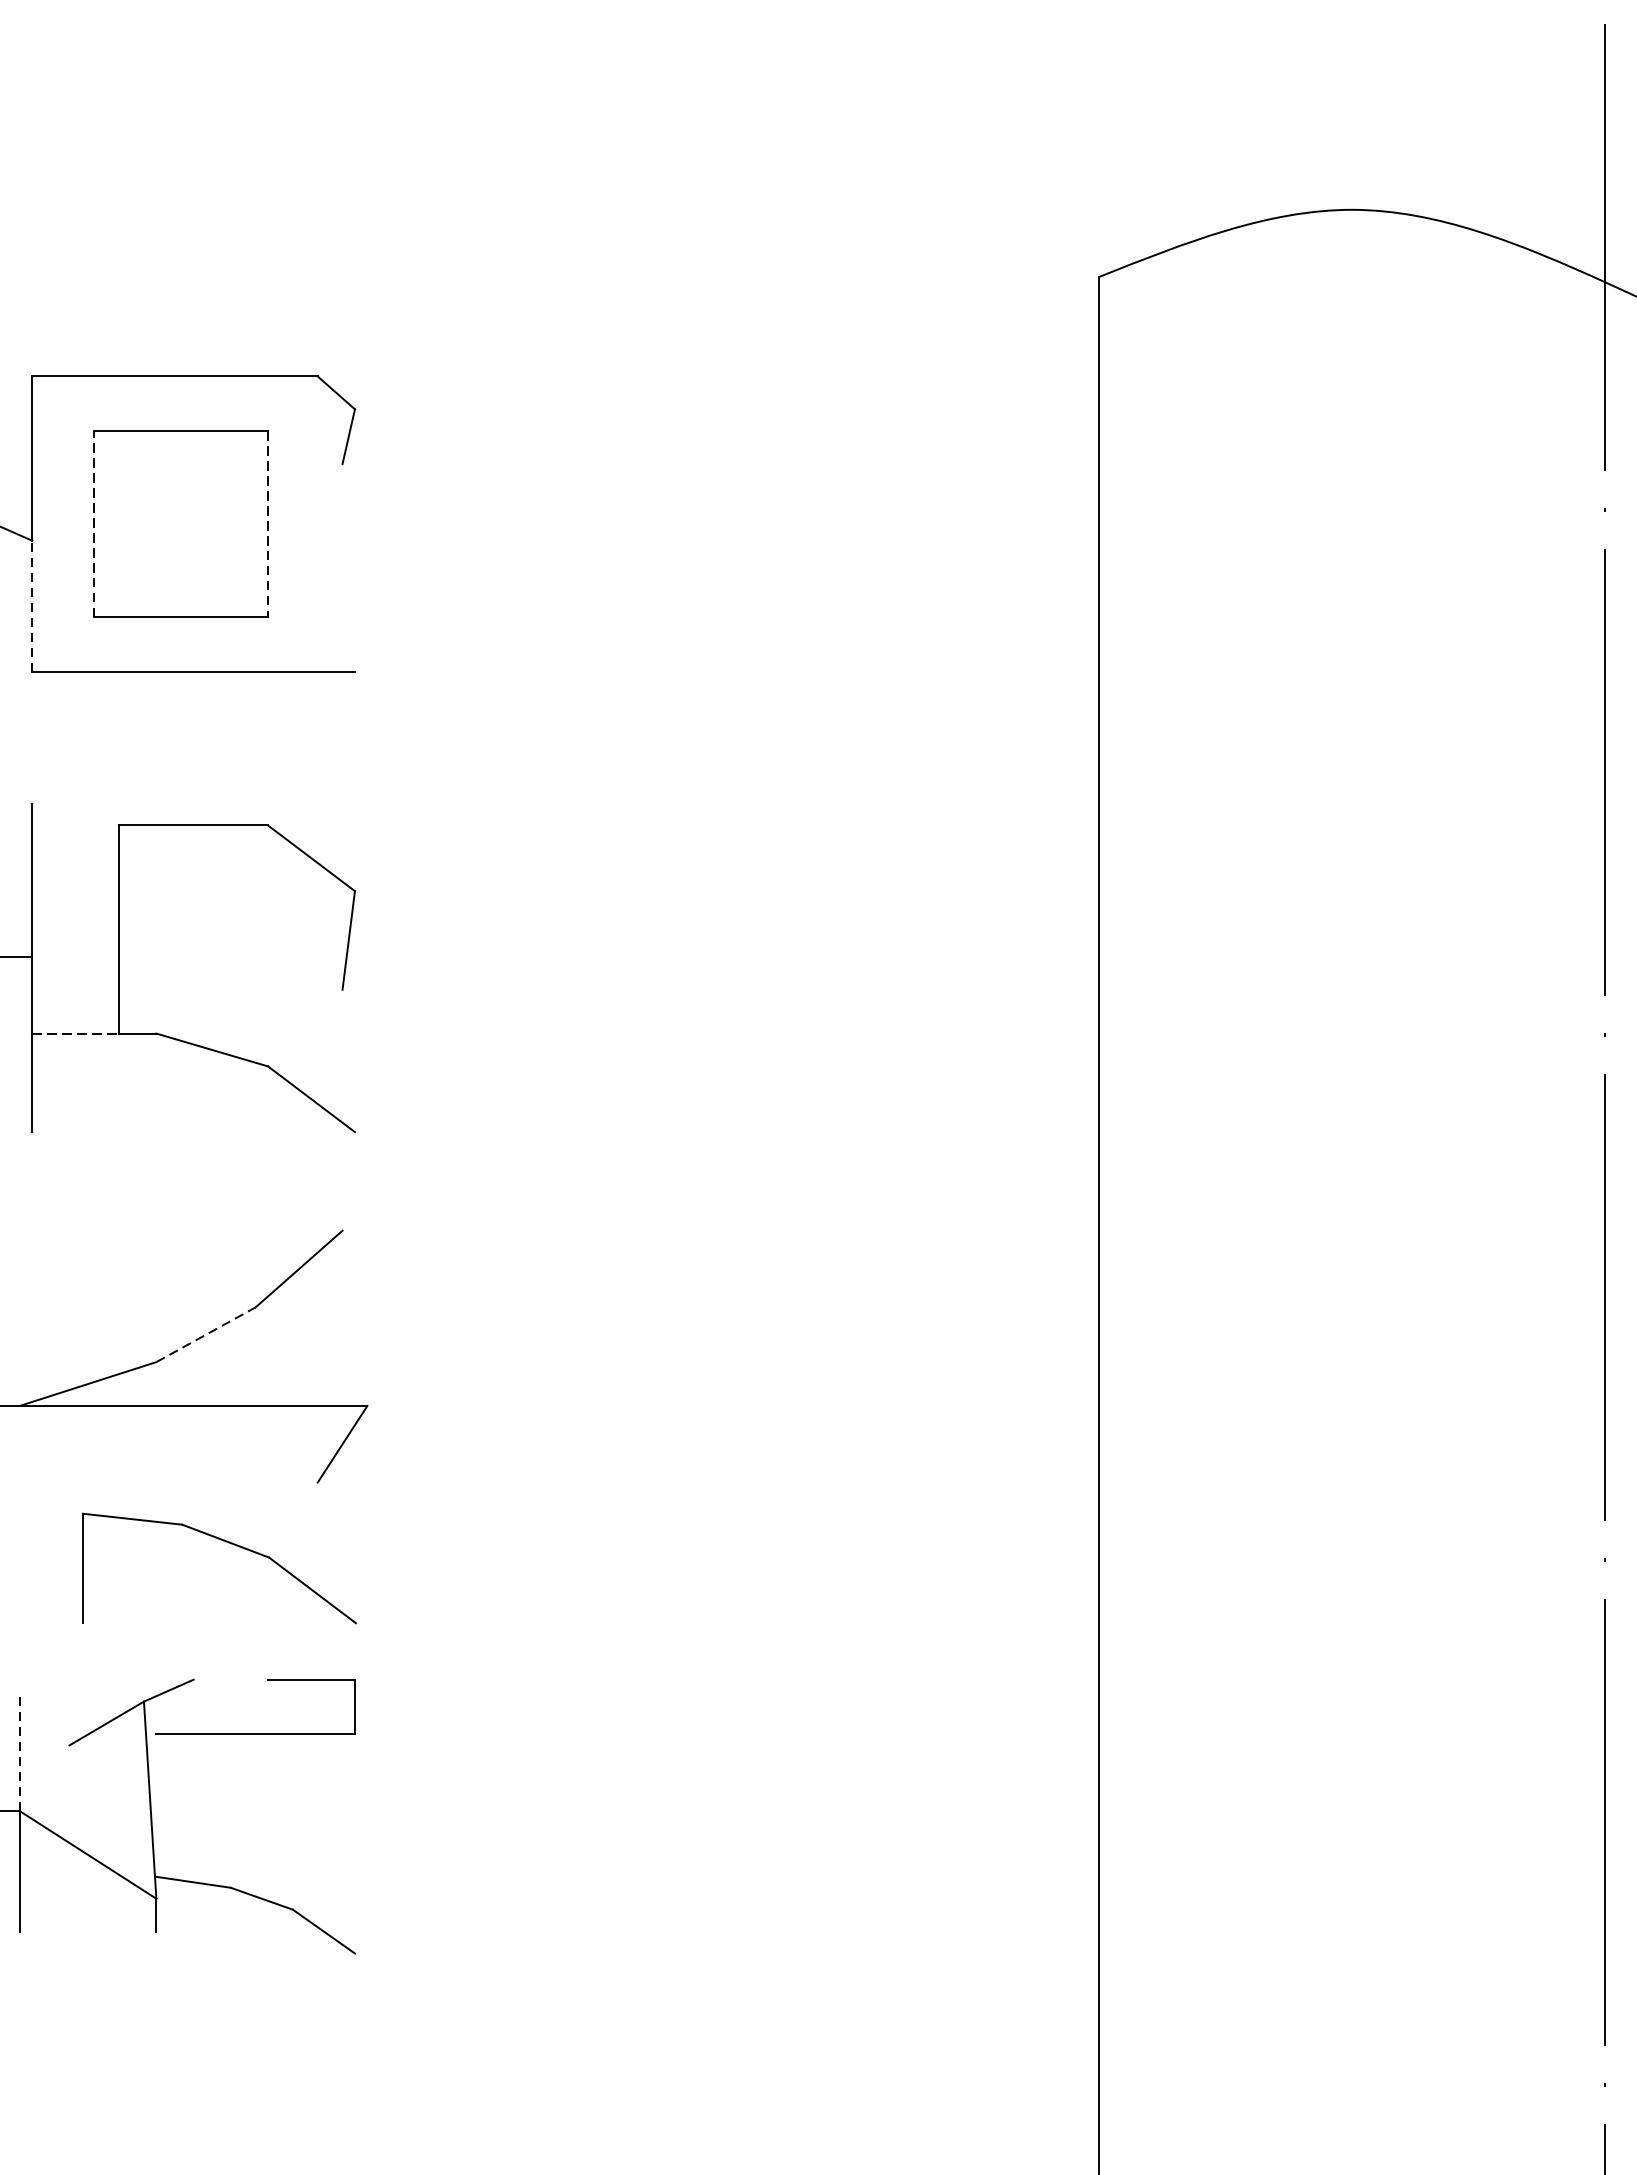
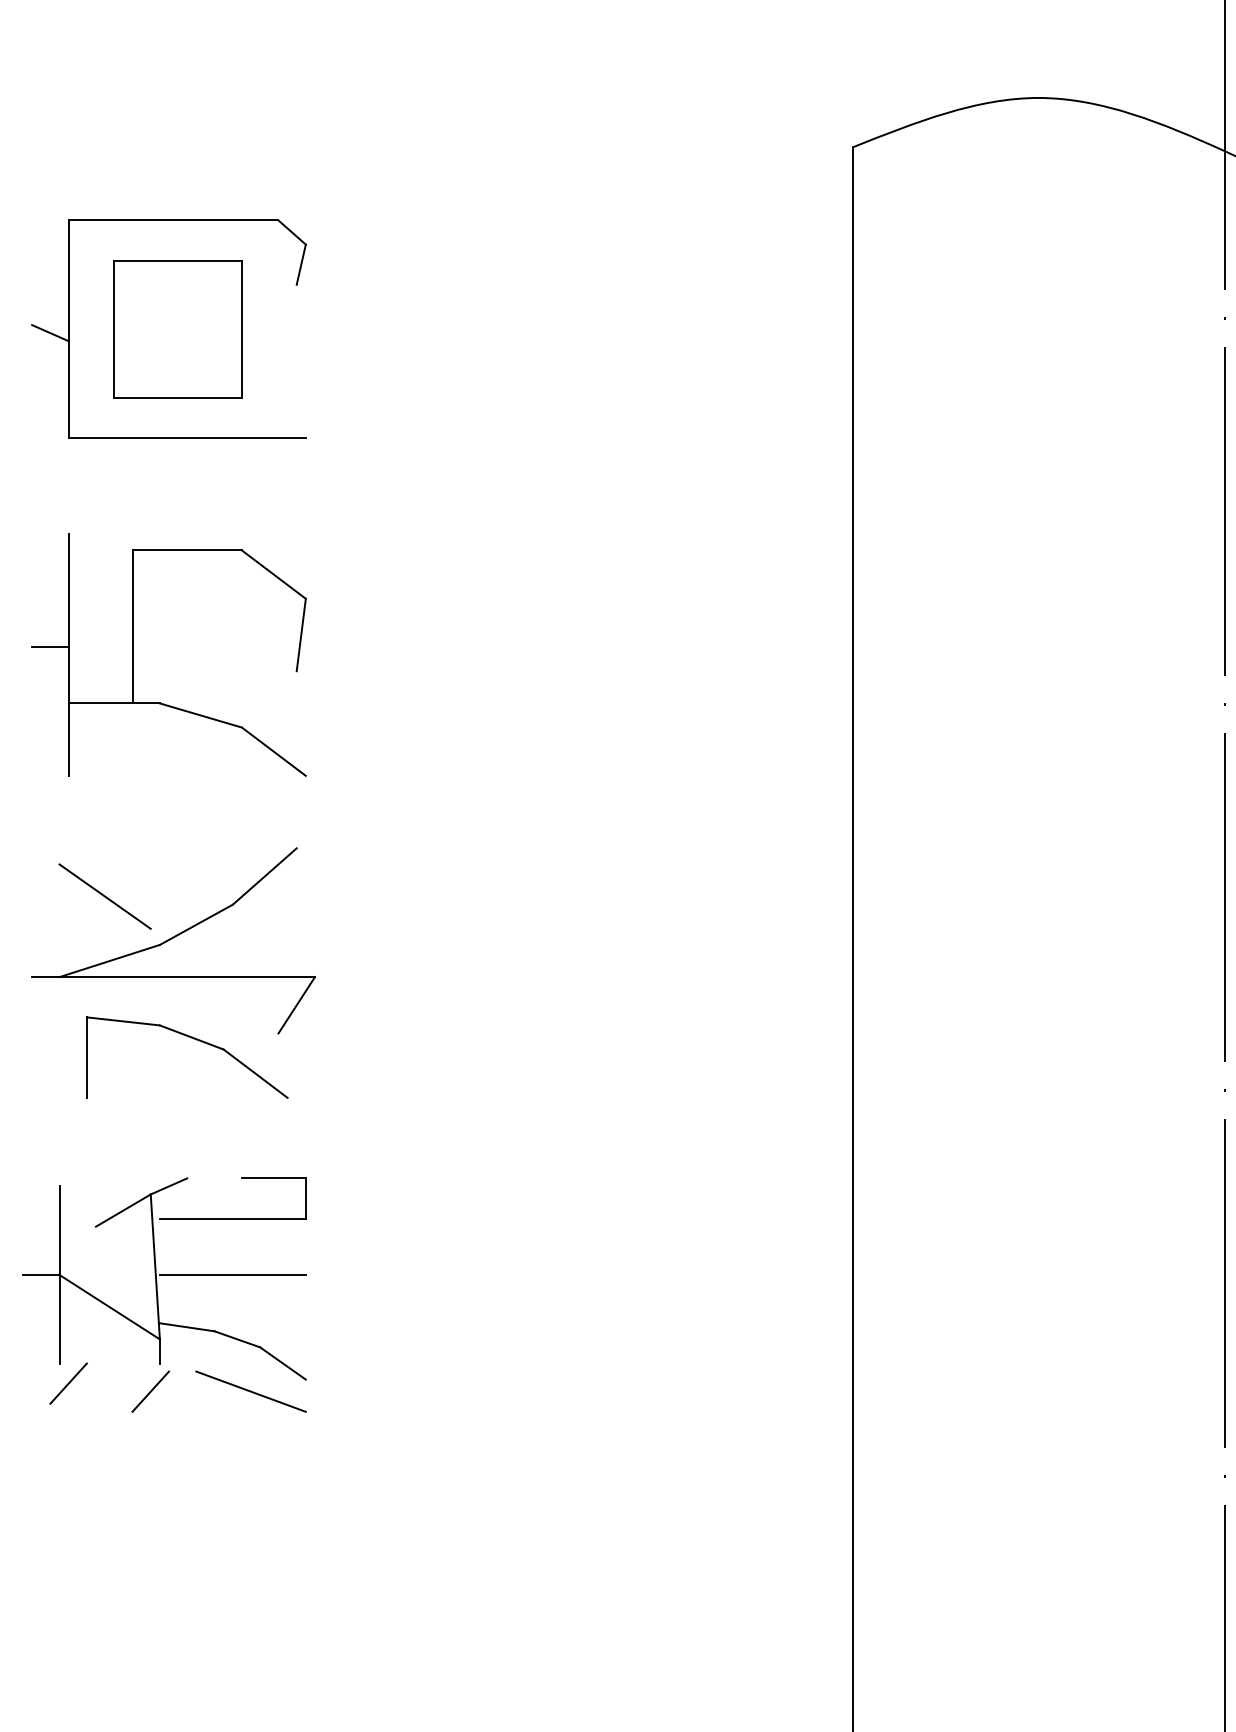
line: (94, 523) -> (114, 328), dashed -> solid
line: (267, 524) -> (241, 329), dashed -> solid
line: (32, 606) -> (68, 389), dashed -> solid
line: (75, 1033) -> (100, 703), dashed -> solid
line: (81, 1296) -> (104, 896), added
line: (206, 1334) -> (196, 924), dashed -> solid
part: (227, 1543) -> (193, 1039), moved
line: (19, 1750) -> (59, 1230), dashed -> solid
line: (255, 1810) -> (232, 1274), added
line: (32, 1958) -> (68, 1383), added
line: (143, 1969) -> (150, 1391), added
line: (279, 1969) -> (250, 1391), added

